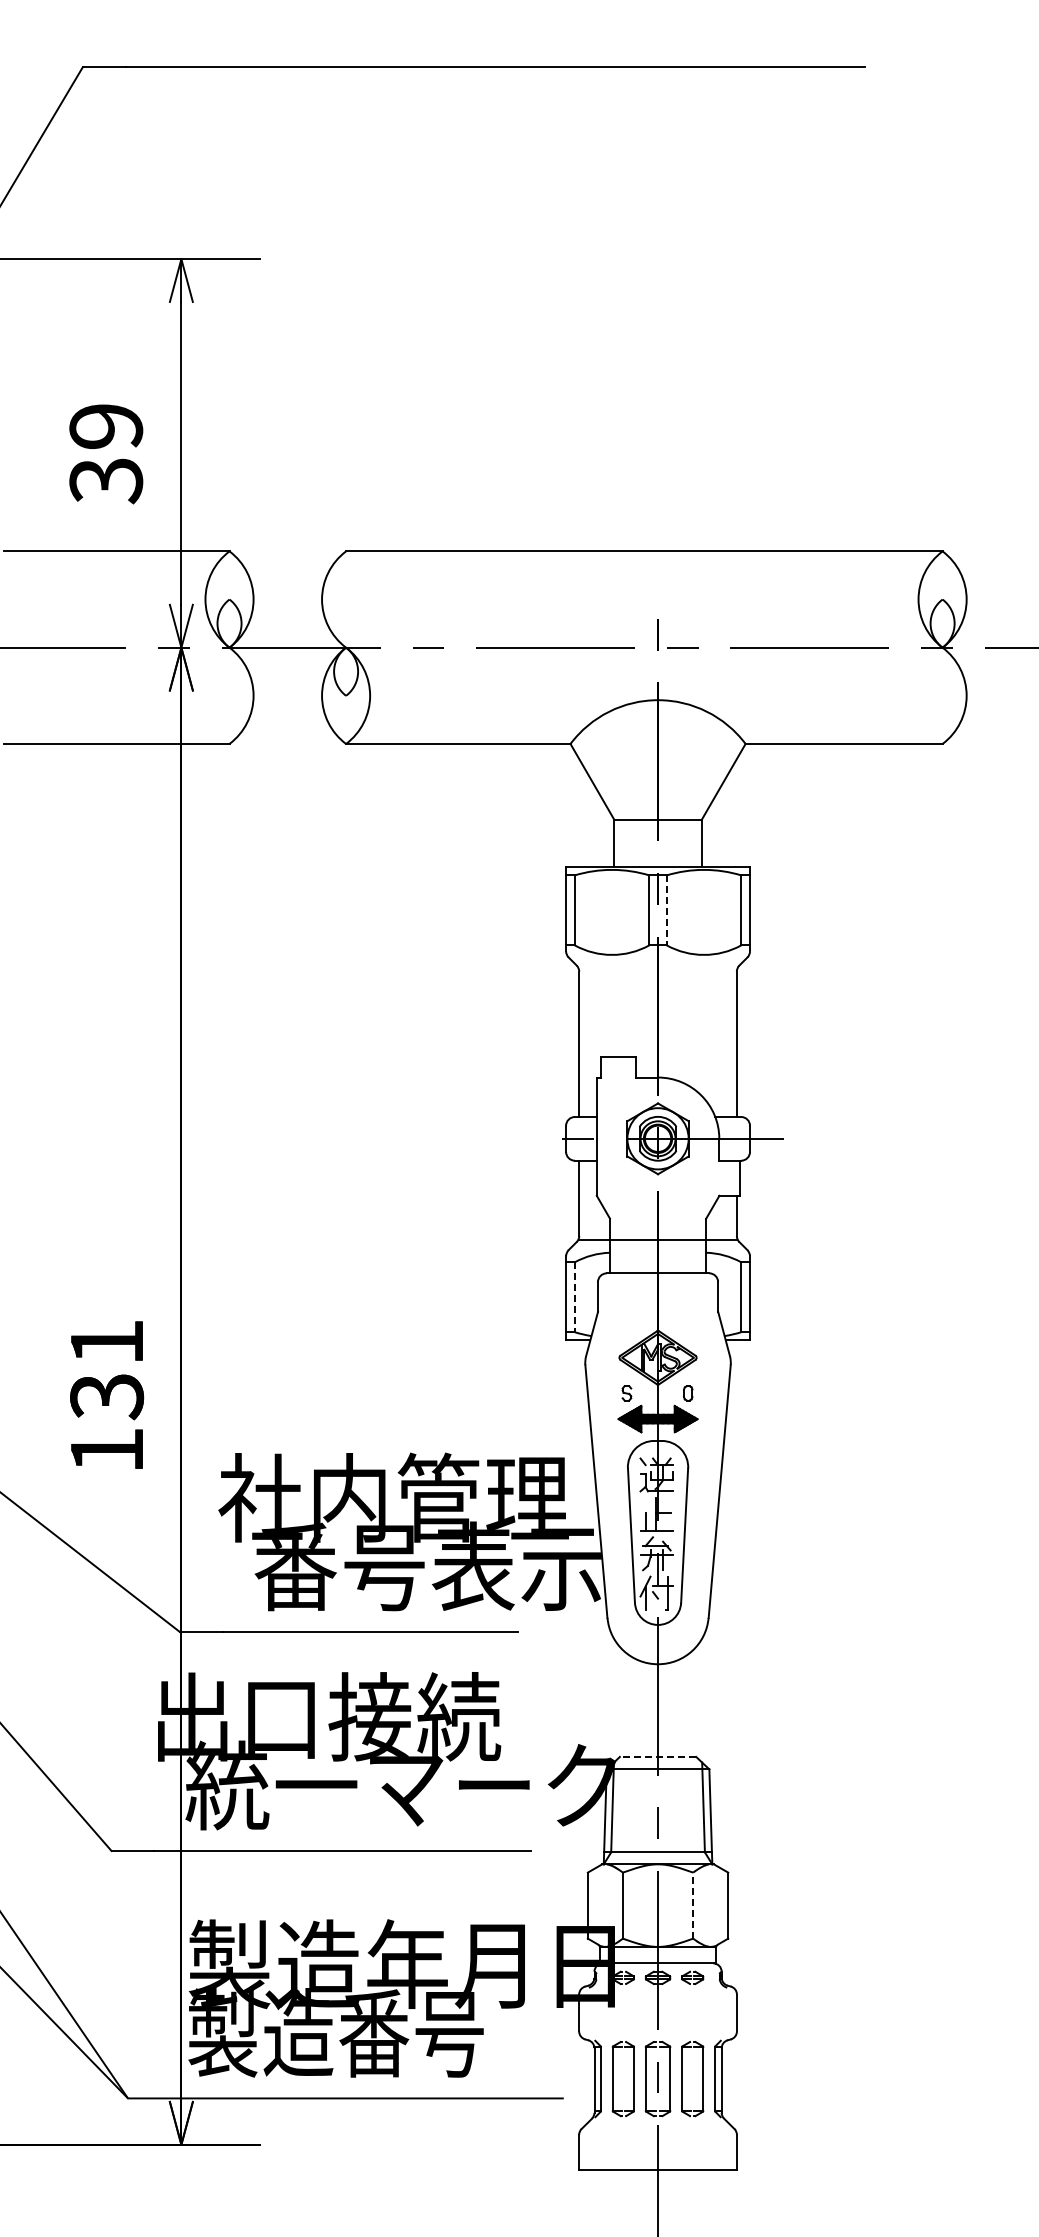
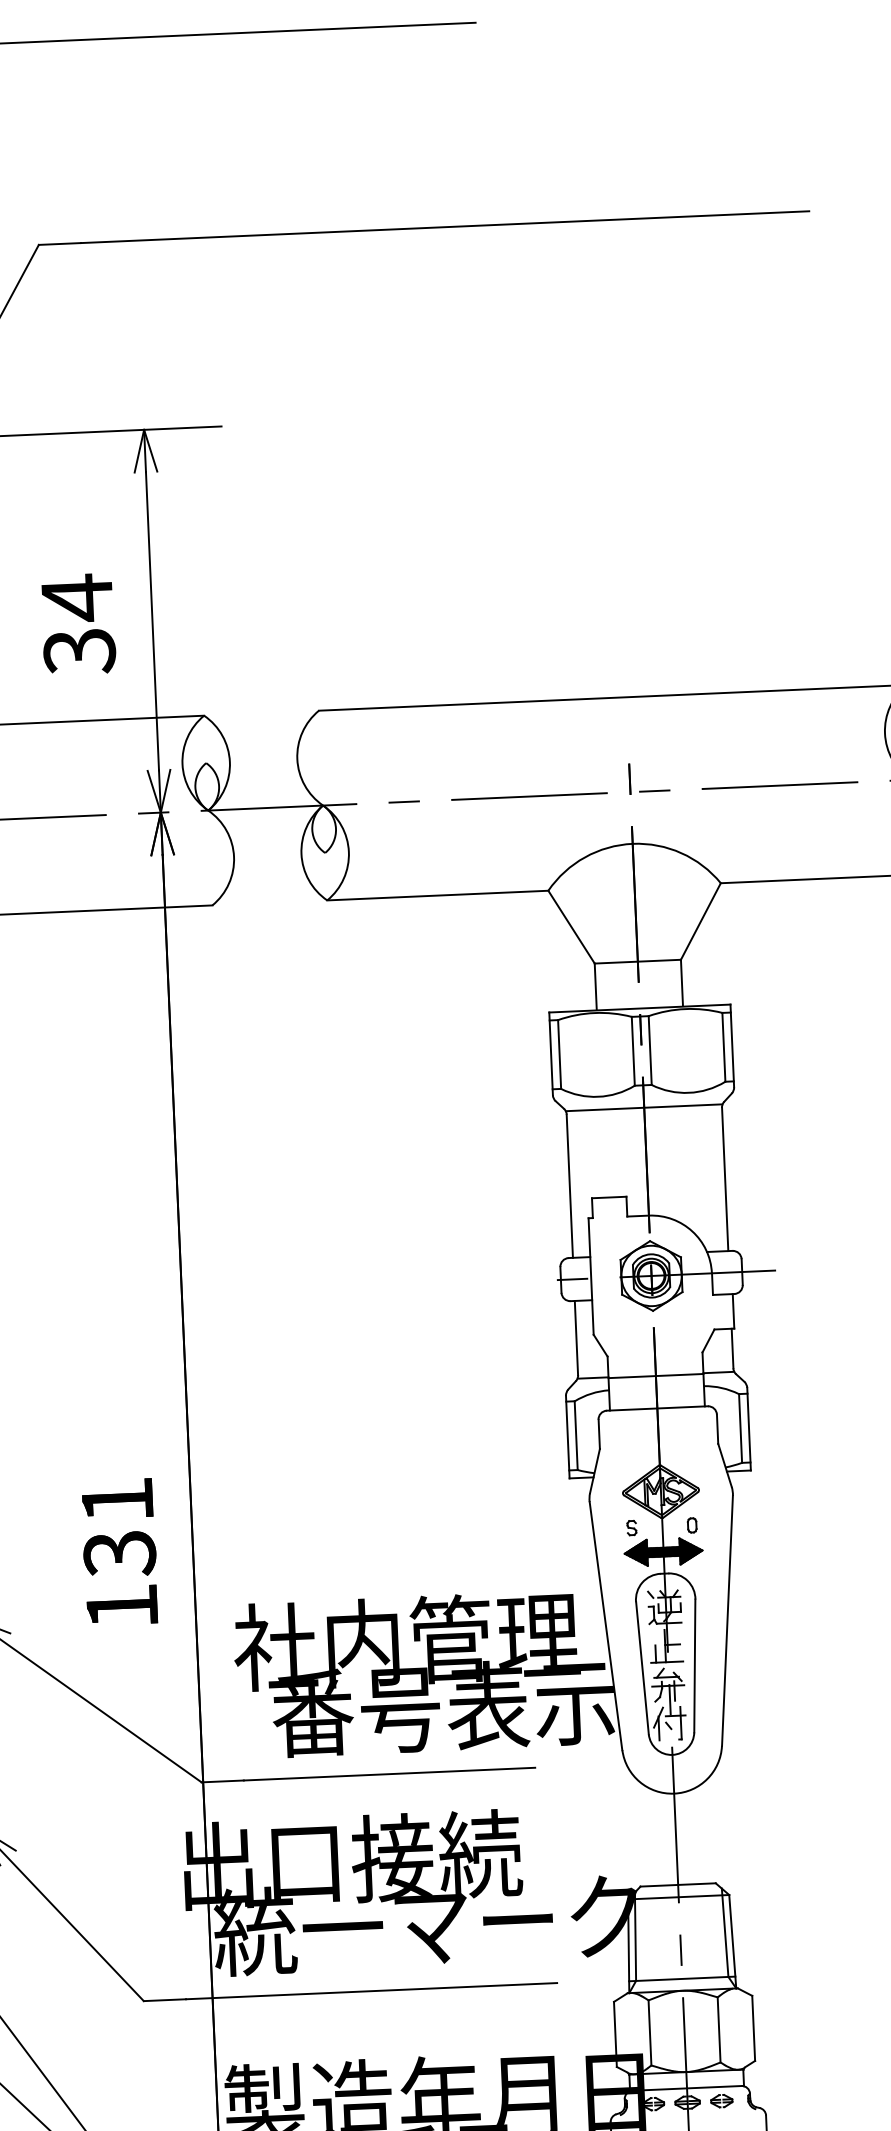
text: (106, 426) -> (77, 597), 39 -> 34
line: (666, 910) -> (650, 1050), dashed -> solid
line: (657, 968) -> (643, 1108), added
line: (574, 1297) -> (576, 1435), dashed -> solid
line: (657, 1756) -> (677, 1884), dashed -> solid
line: (693, 1905) -> (719, 2029), dashed -> solid

